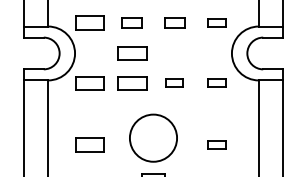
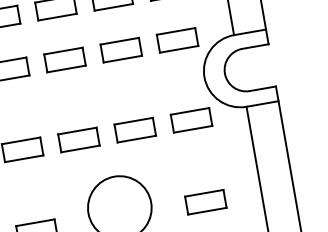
part: (132, 22) -> (65, 59), size x1.43
part: (174, 22) -> (120, 49), size x1.43
part: (216, 22) -> (176, 39), size x1.67
part: (132, 53) -> (72, 100), removed
part: (174, 83) -> (135, 130), size x1.67
part: (216, 83) -> (190, 120), size x1.67
part: (216, 144) -> (205, 201), size x1.67

